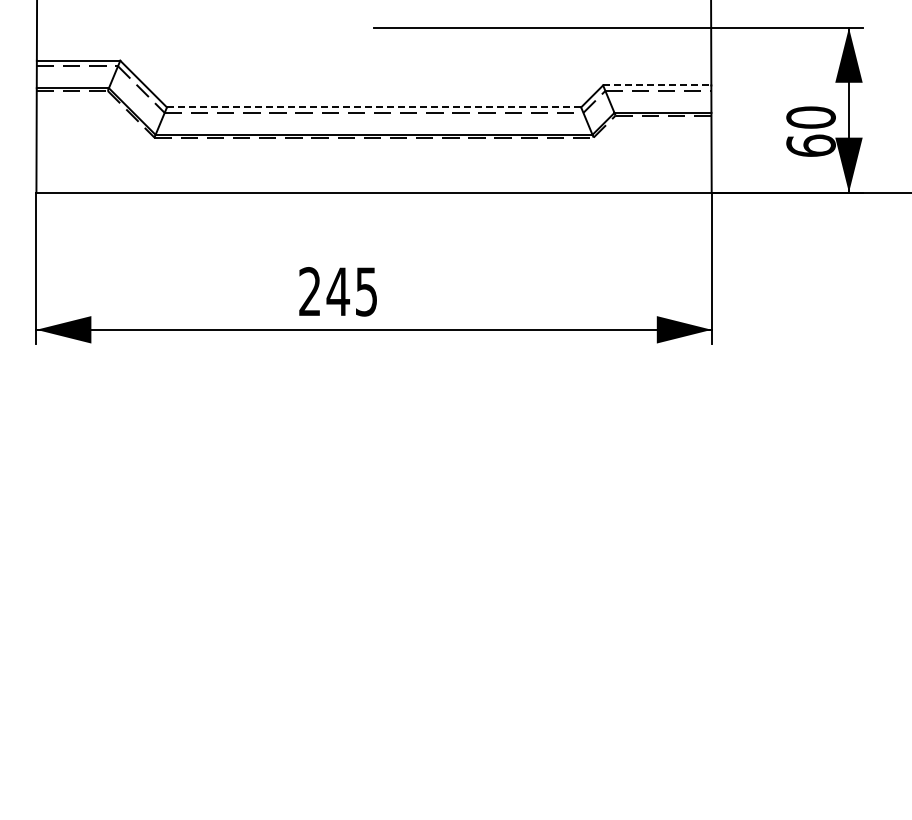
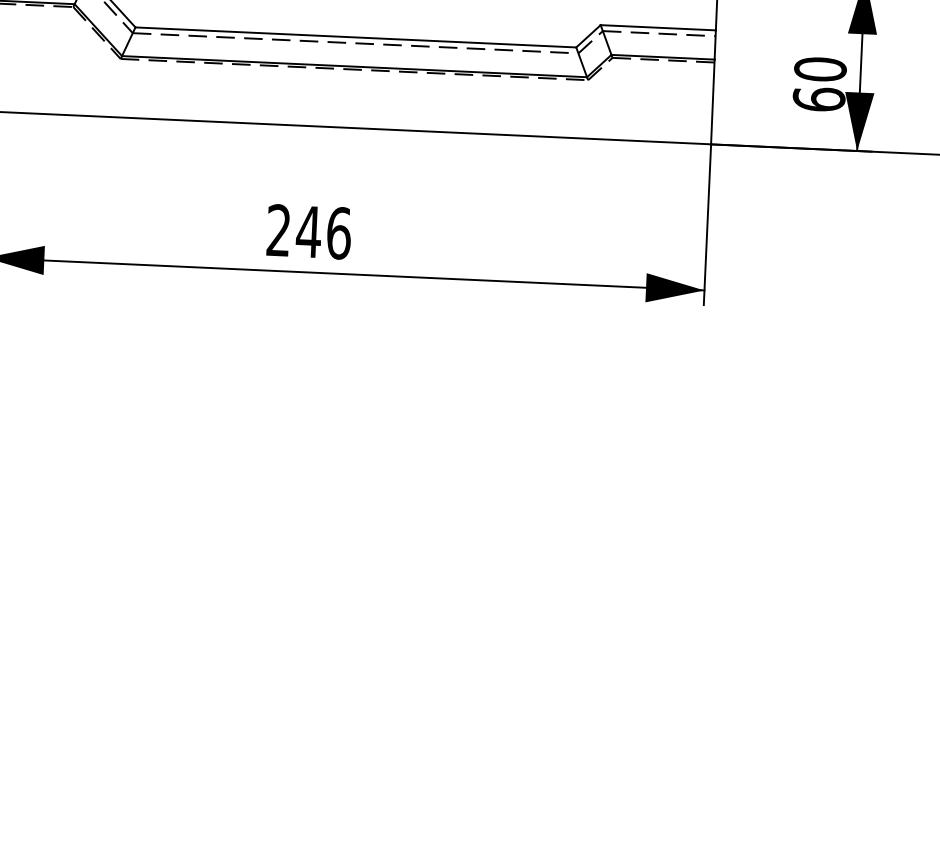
line: (657, 85) -> (658, 27), dashed -> solid
line: (374, 107) -> (356, 37), dashed -> solid
text: (366, 291) -> (338, 232), 245 -> 246

